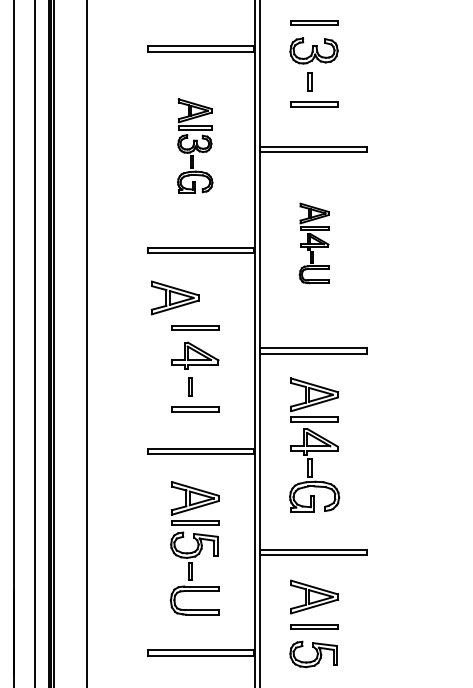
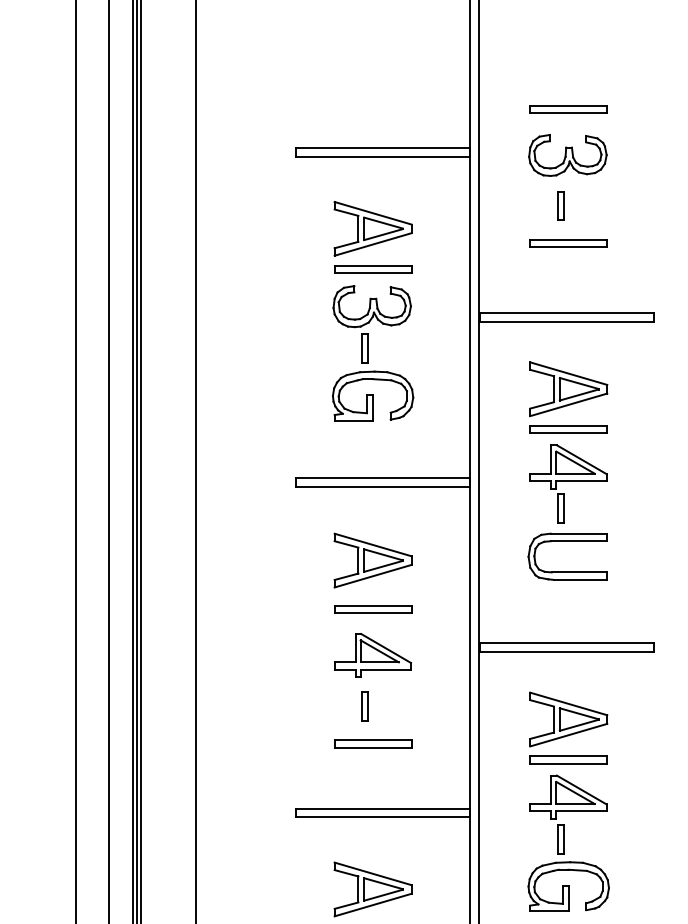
part: (194, 145) -> (371, 310), size x1.43
part: (314, 243) -> (568, 471), size x1.67
part: (175, 297) -> (373, 559), moved

